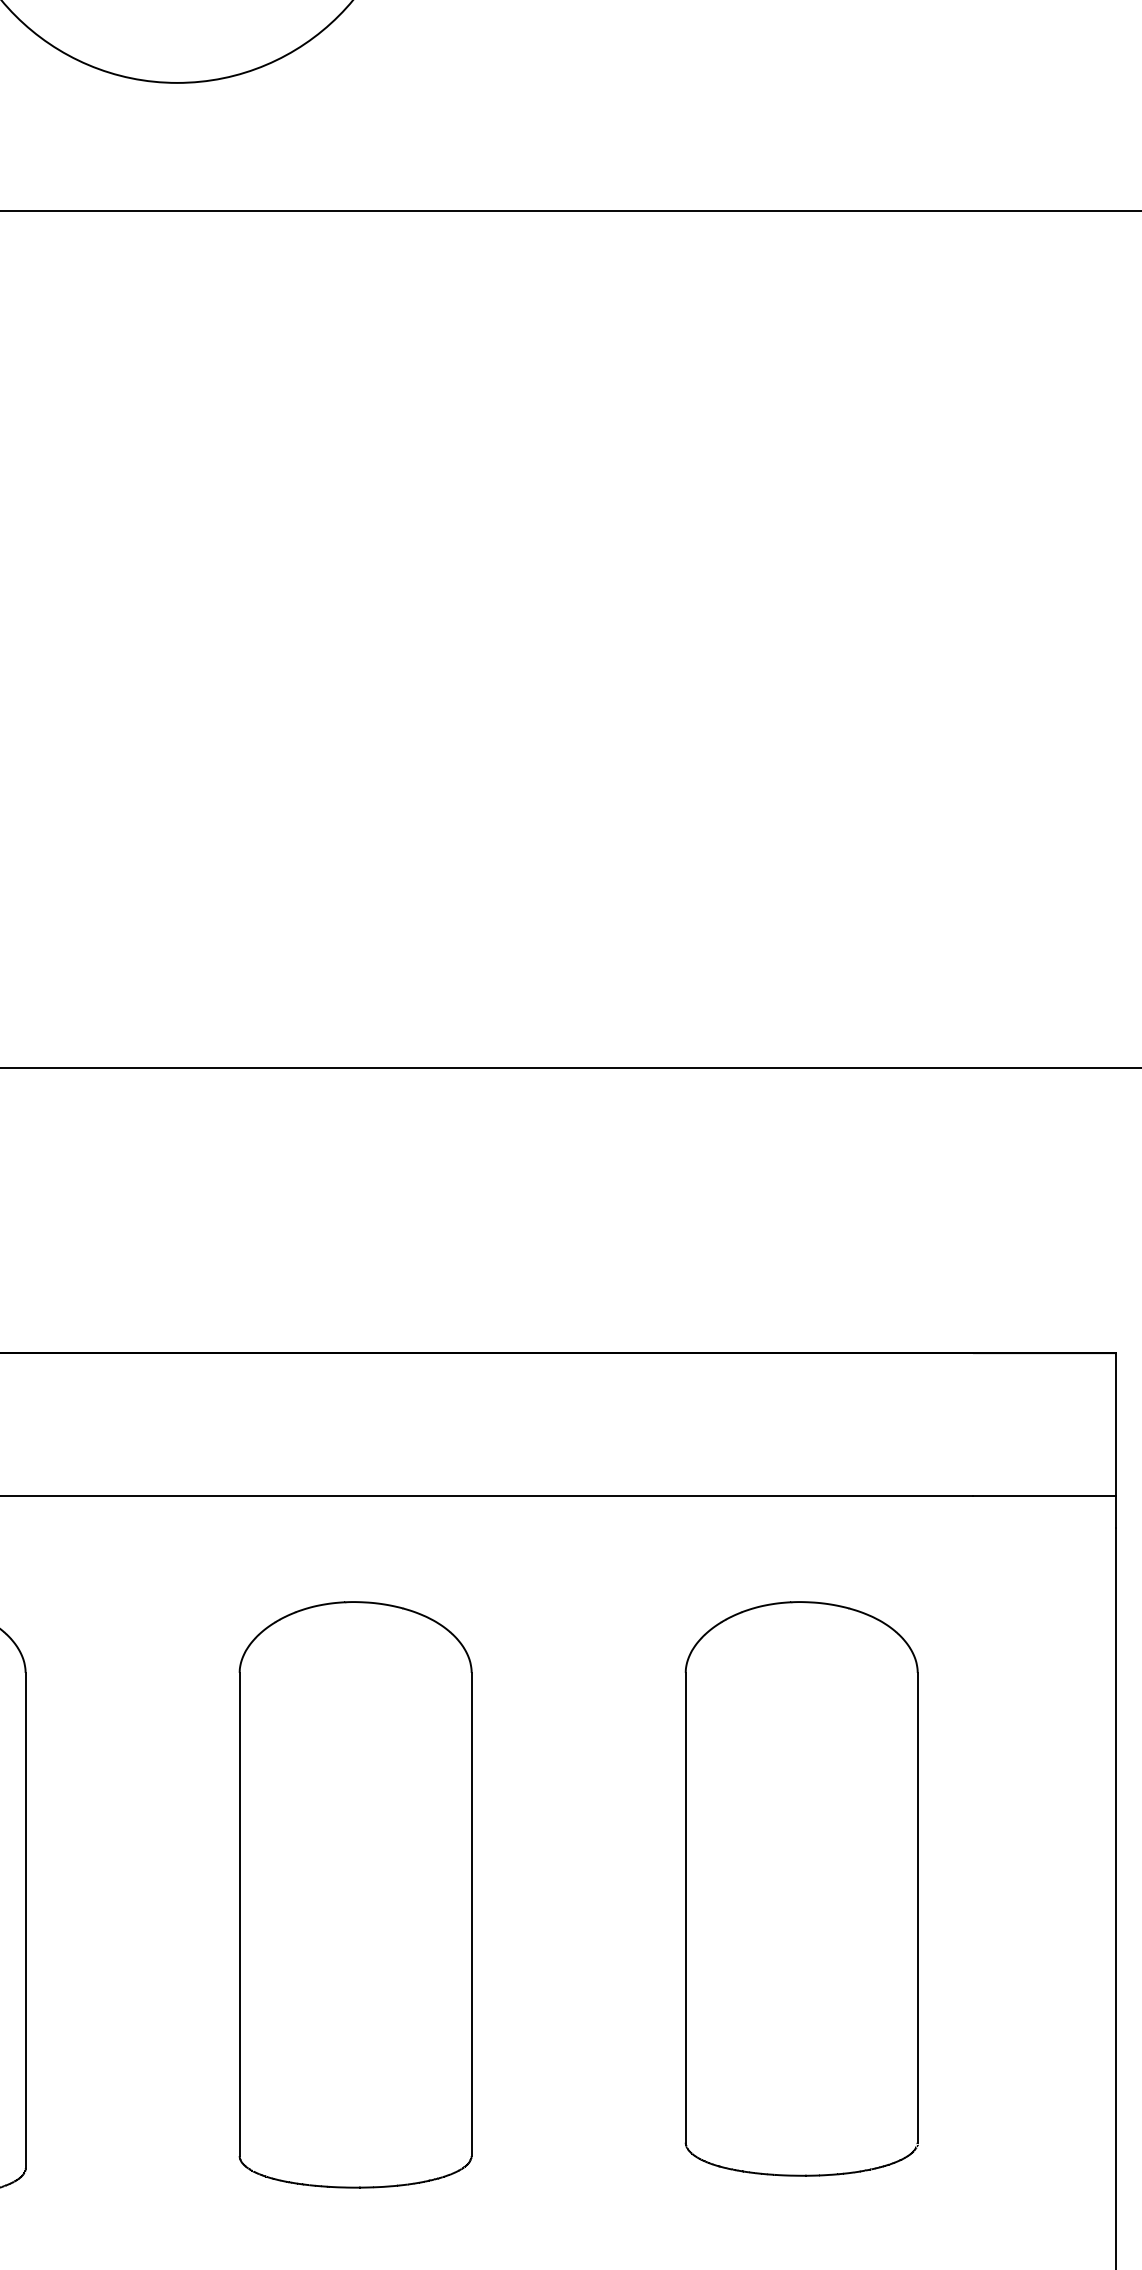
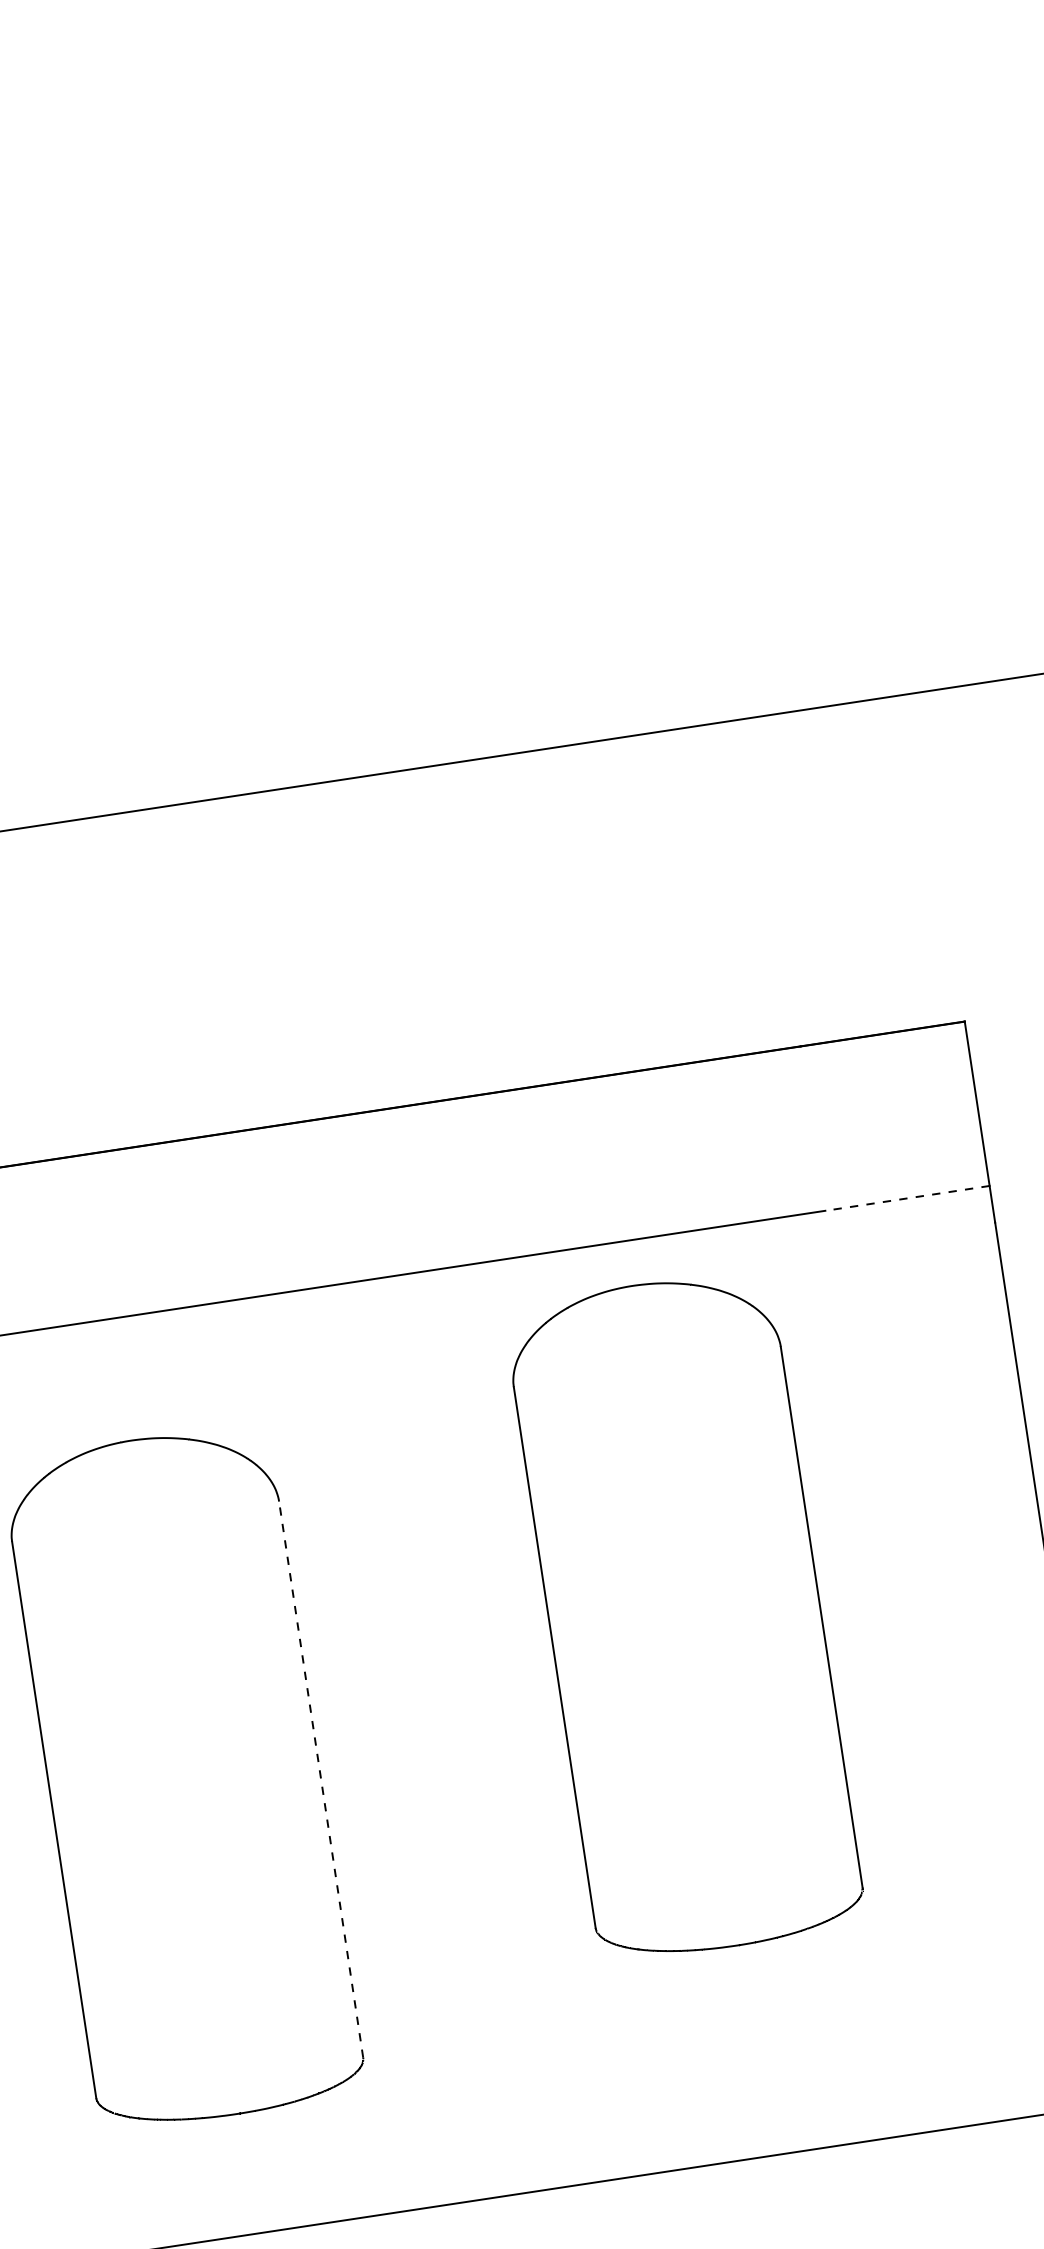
line: (1043, 1496) -> (906, 1199), solid -> dashed
part: (801, 1888) -> (684, 1615), moved
line: (471, 1914) -> (320, 1779), solid -> dashed

